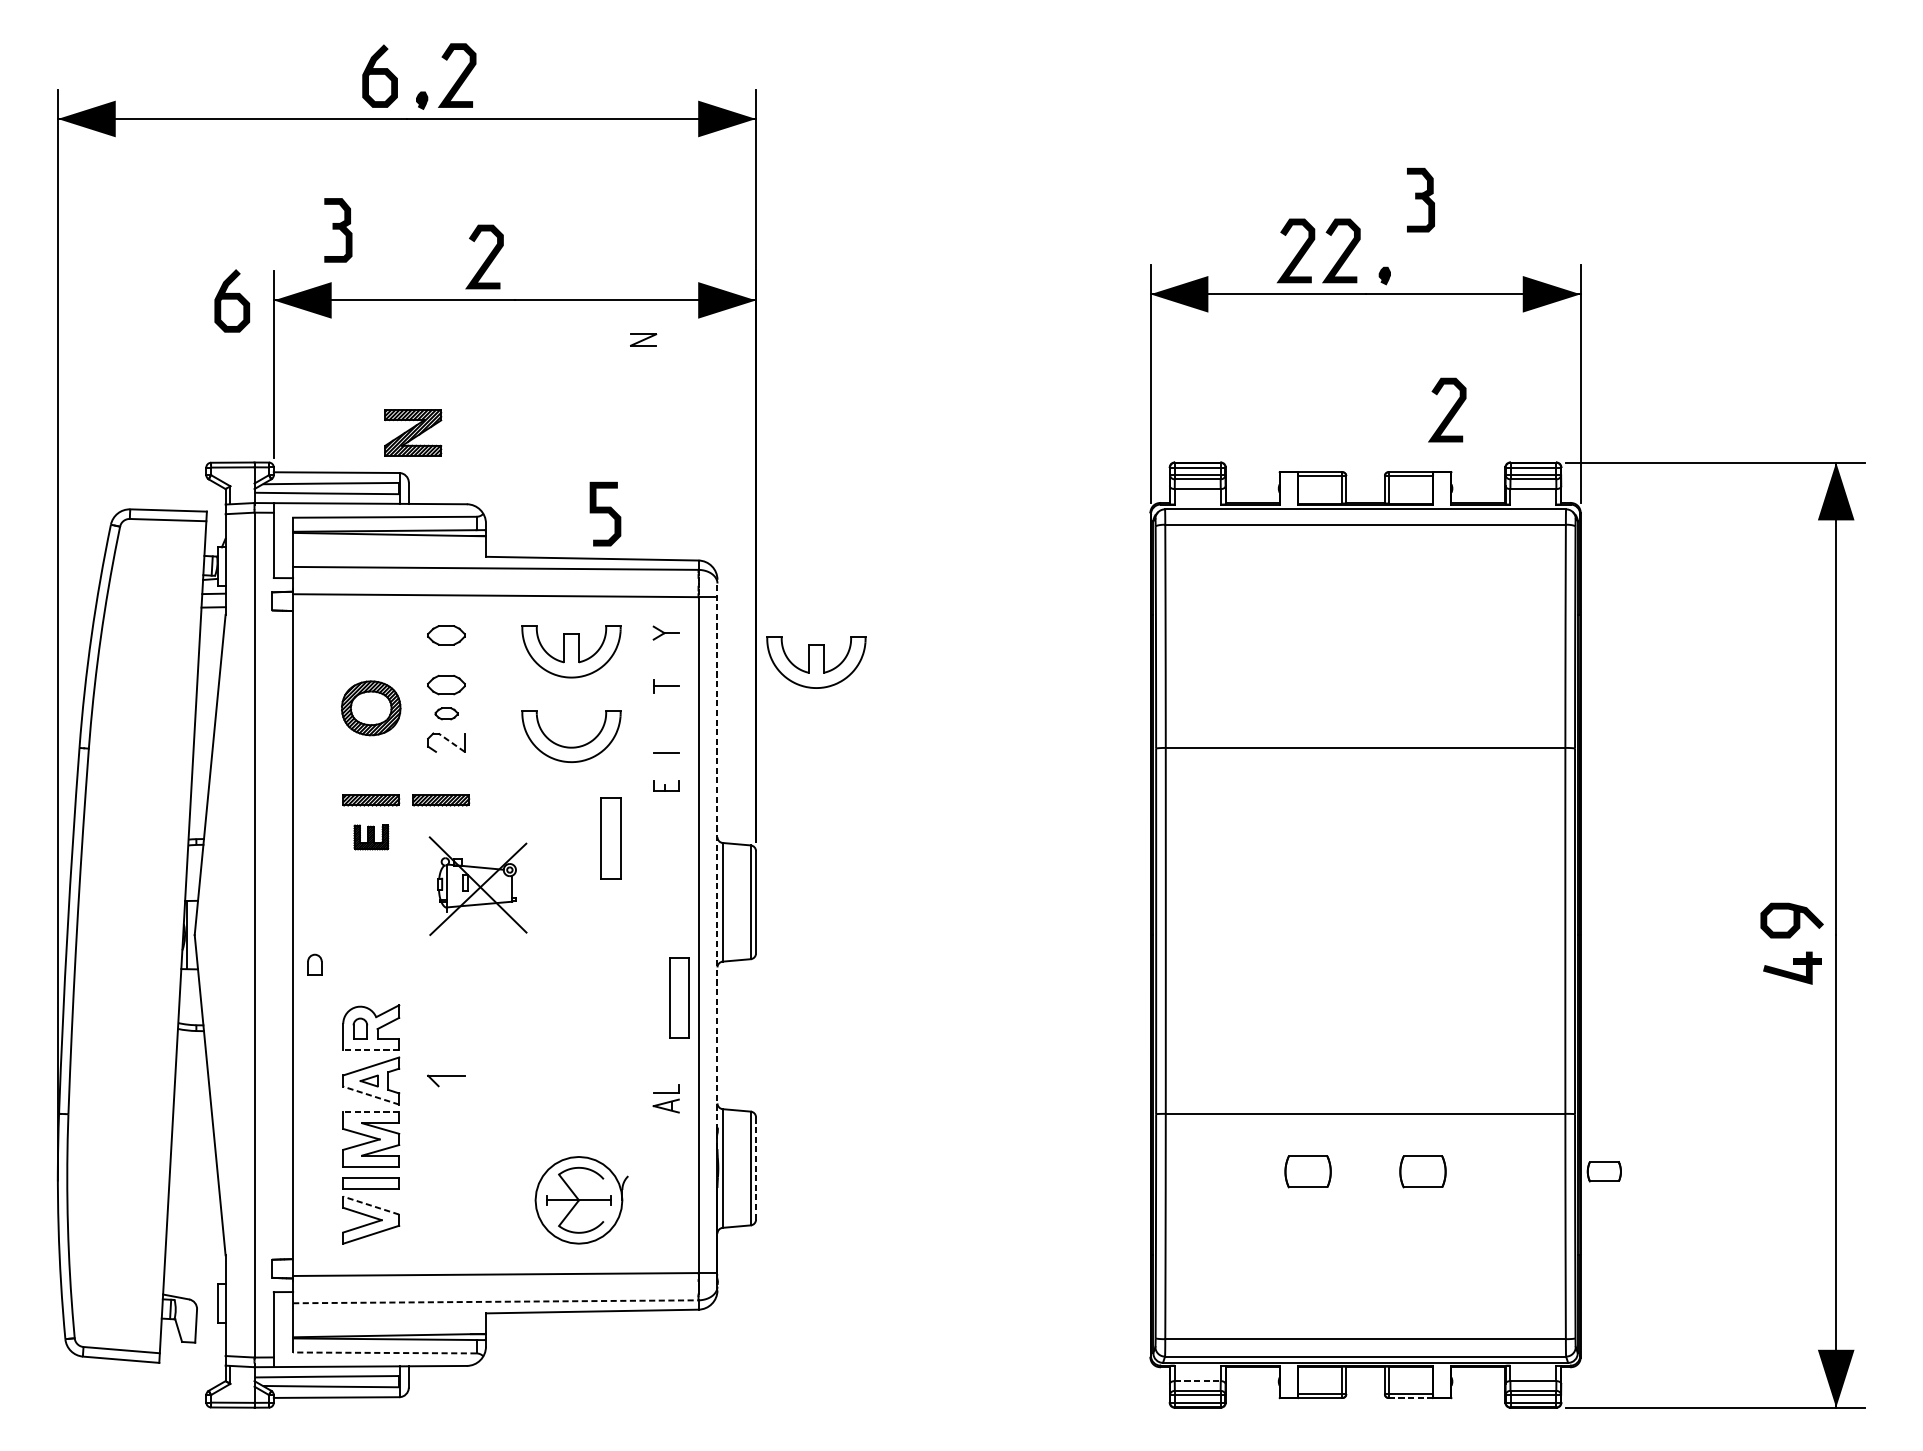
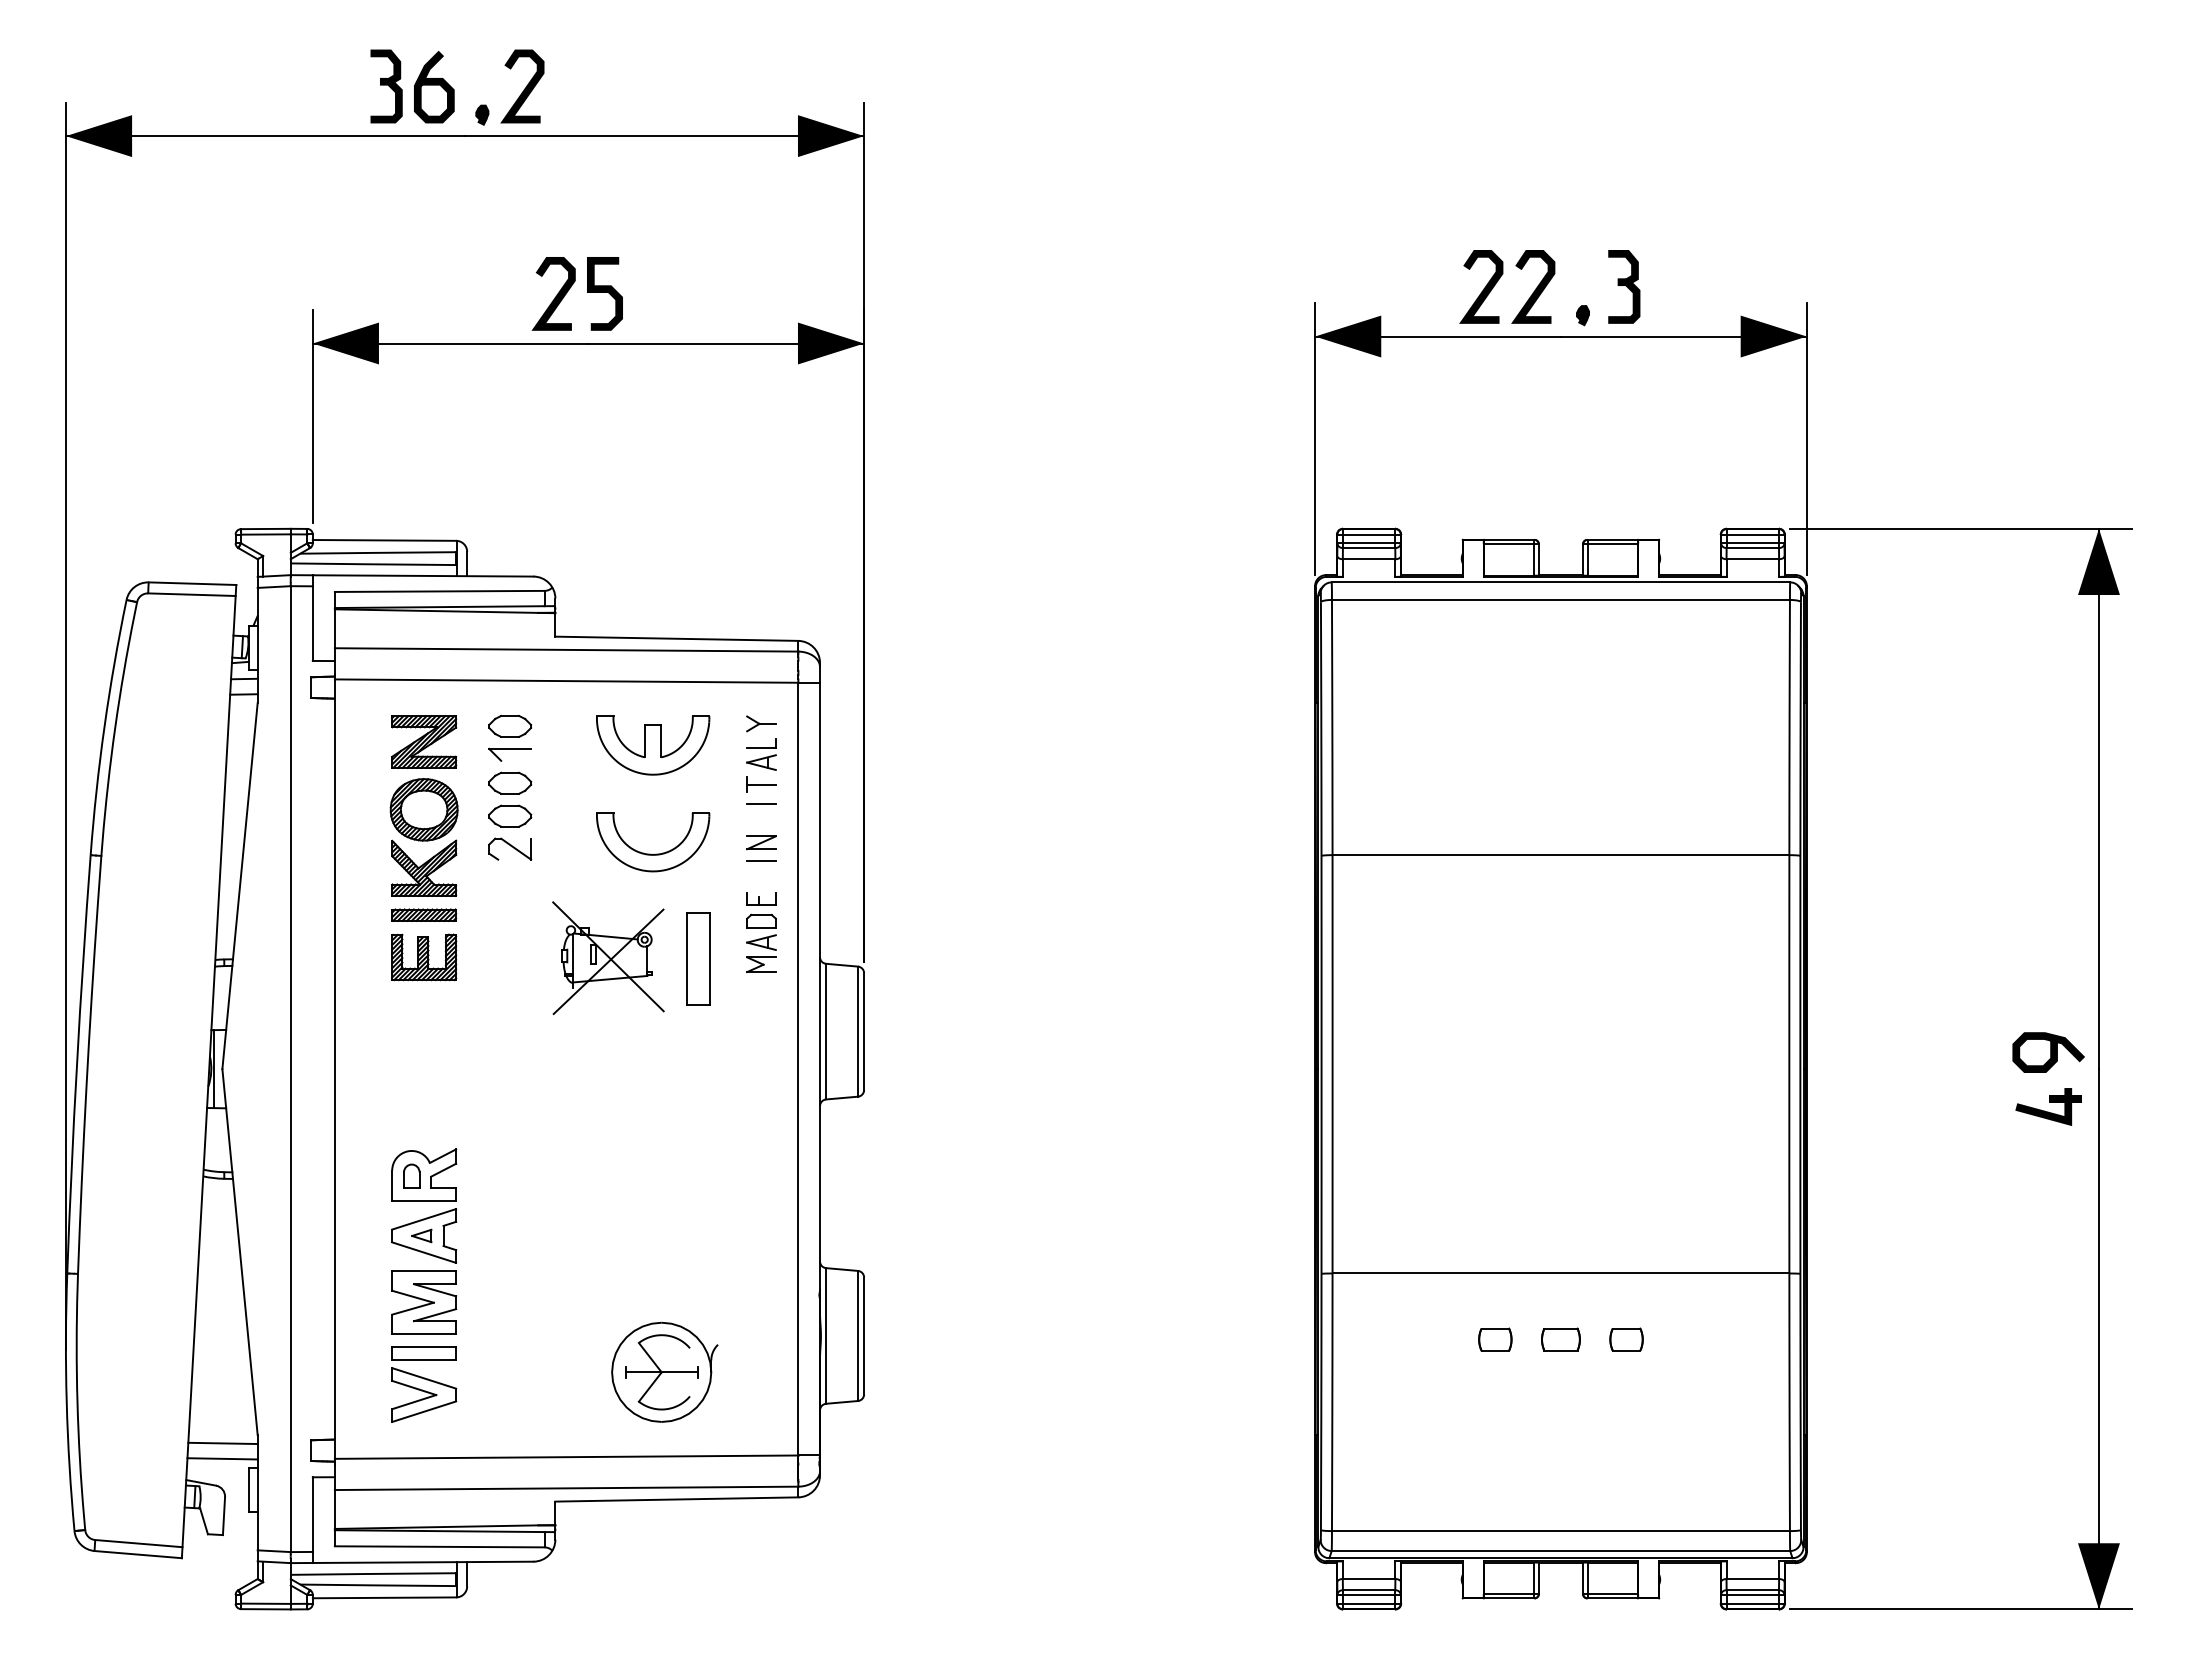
part: (1421, 199) -> (1624, 286), moved
part: (338, 230) -> (386, 86), moved
curve: (232, 299) -> (265, 342), removed
part: (643, 339) -> (761, 842), moved
curve: (1449, 411) -> (1656, 470), removed
part: (413, 432) -> (424, 741), moved
curve: (605, 512) -> (604, 292), moved
part: (816, 662) -> (933, 757), removed
line: (666, 702) -> (761, 803), added
part: (446, 713) -> (510, 815), size x1.67
line: (451, 742) -> (515, 848), dashed -> solid
part: (371, 758) -> (424, 867), added
part: (441, 799) -> (504, 914), removed
part: (666, 825) -> (761, 943), added
part: (371, 837) -> (424, 957), size x1.67
line: (717, 863) -> (820, 987), dashed -> solid
part: (478, 886) -> (608, 958), moved
part: (314, 964) -> (359, 1102), removed
part: (679, 997) -> (776, 1140), removed
line: (371, 1050) -> (424, 1200), dashed -> solid
part: (445, 1080) -> (509, 754), moved
line: (371, 1095) -> (424, 1252), dashed -> solid
part: (666, 1098) -> (761, 754), moved
line: (371, 1112) -> (424, 1271), dashed -> solid
line: (756, 1168) -> (864, 1336), dashed -> solid
part: (1308, 1171) -> (1495, 1339), size x0.62
part: (1422, 1171) -> (1626, 1339), size x0.62
part: (1603, 1171) -> (1560, 1339), moved
line: (371, 1205) -> (424, 1378), dashed -> solid
line: (194, 1262) -> (222, 1443), added
line: (194, 1275) -> (222, 1458), added
line: (495, 1301) -> (566, 1488), dashed -> solid
line: (384, 1352) -> (439, 1546), dashed -> solid
line: (1198, 1381) -> (1369, 1579), dashed -> solid
line: (1411, 1398) -> (1613, 1598), dashed -> solid

